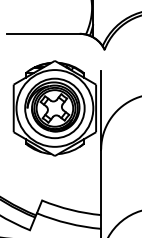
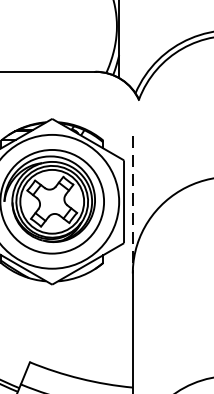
line: (101, 110) -> (133, 205), solid -> dashed

